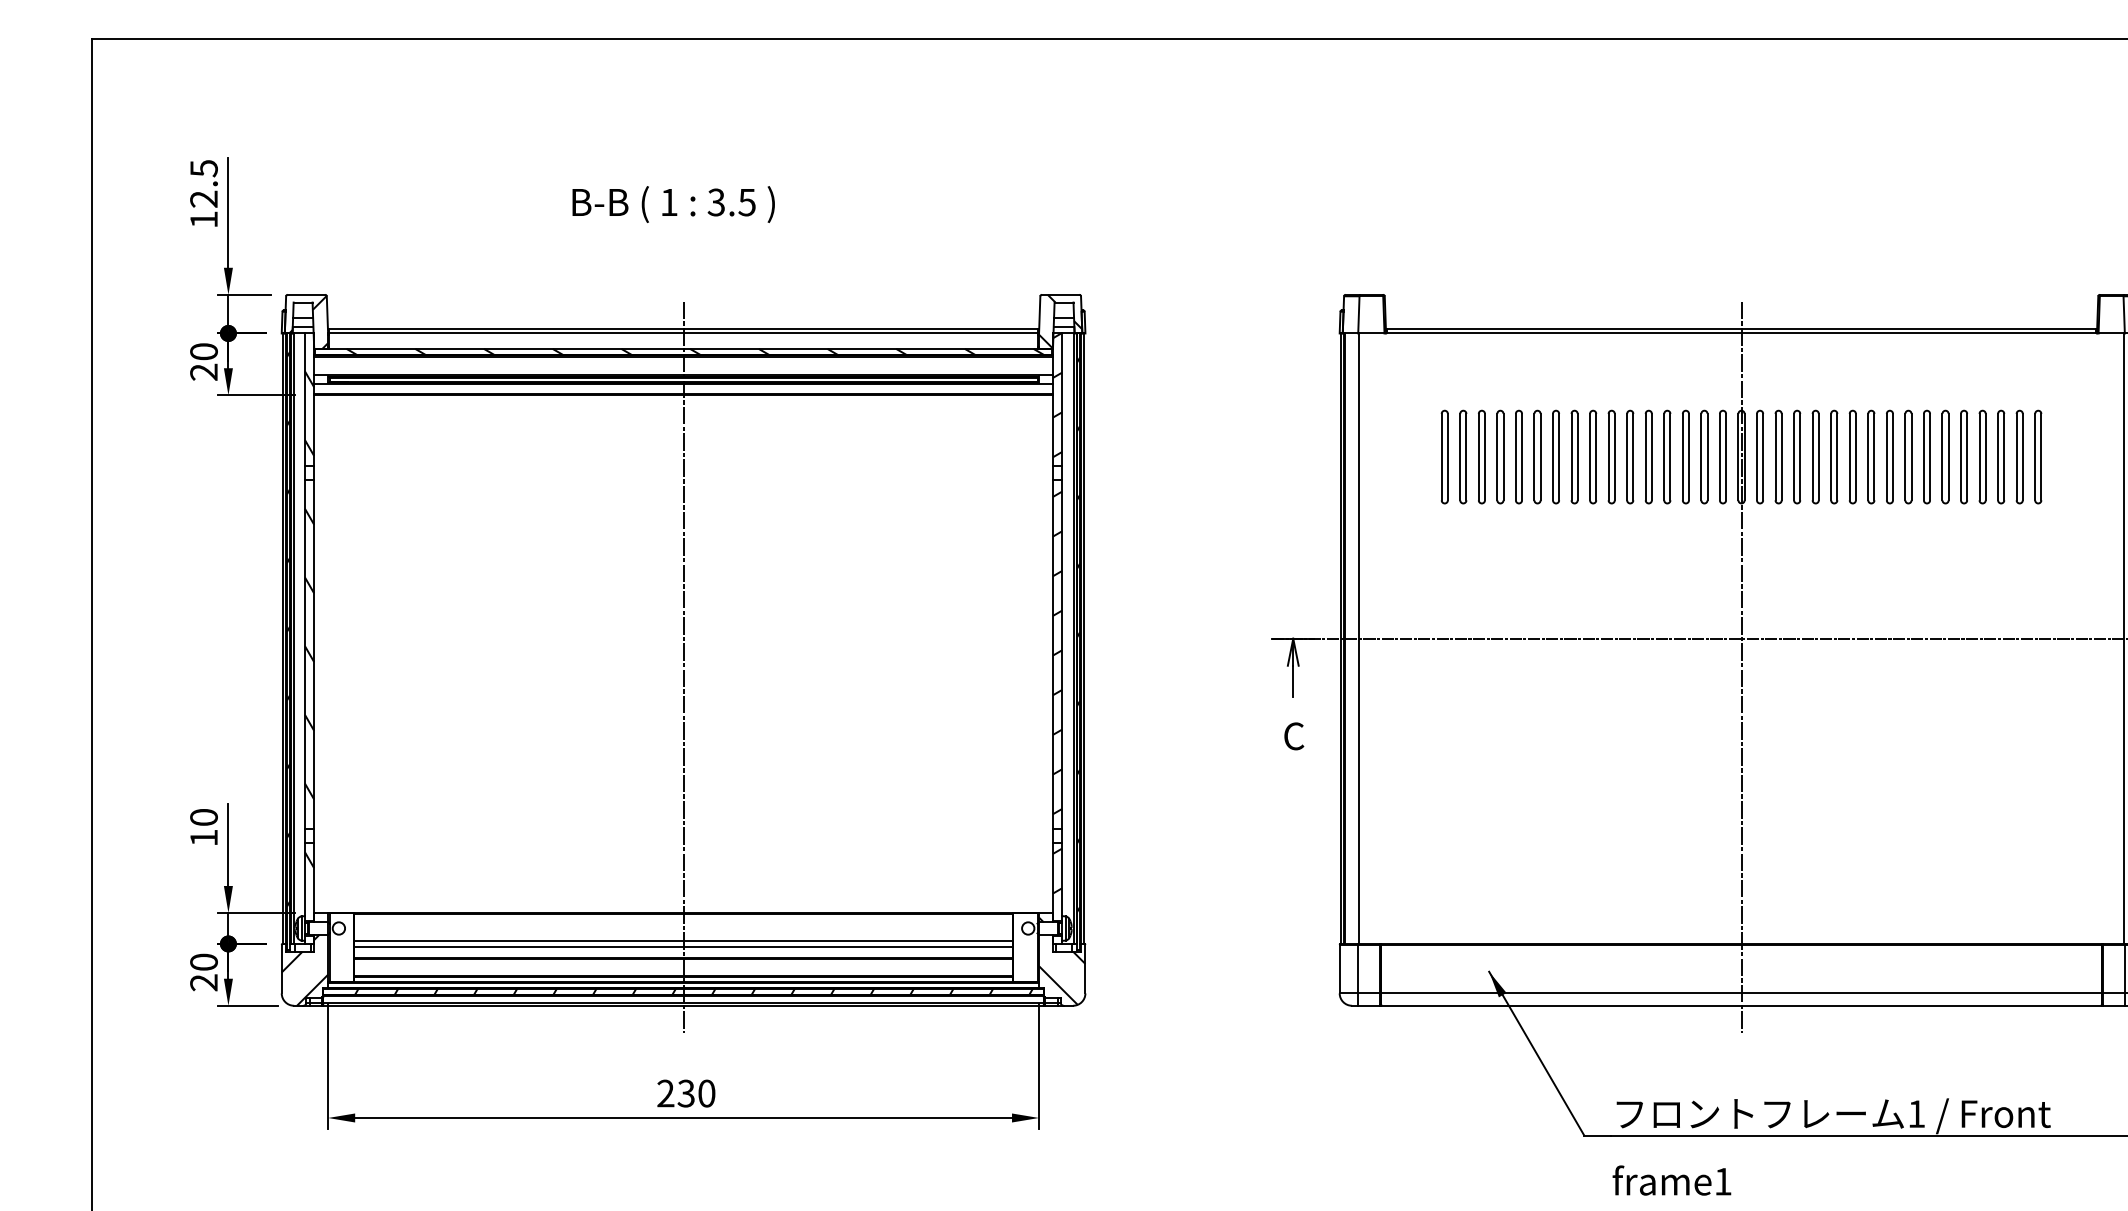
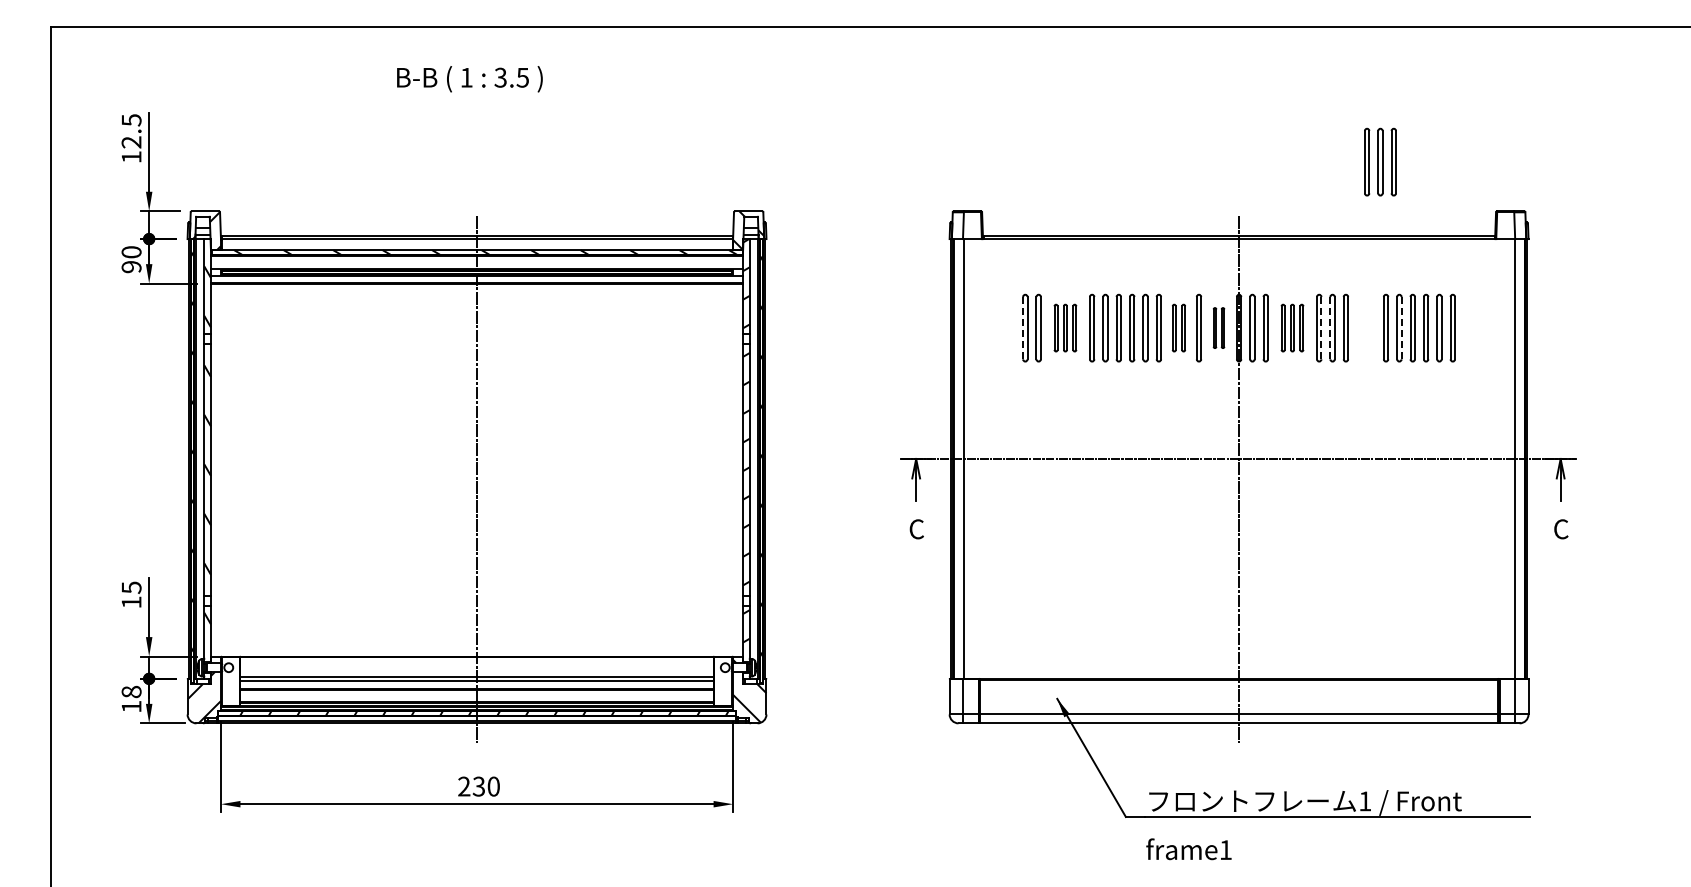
text: (673, 204) -> (469, 79), moved
part: (1937, 225) -> (1380, 161), added
text: (203, 372) -> (131, 267), 20 -> 90
line: (1442, 456) -> (1023, 327), solid -> dashed
part: (1500, 456) -> (1065, 327), size x0.7
part: (1657, 456) -> (1178, 327), size x0.7
part: (1712, 456) -> (1218, 327), size x0.6
part: (1815, 456) -> (1292, 327), size x0.7
line: (1868, 456) -> (1330, 327), solid -> dashed
part: (1917, 456) -> (1365, 327), removed
line: (1855, 457) -> (1321, 328), solid -> dashed
line: (1967, 457) -> (1401, 328), solid -> dashed
text: (203, 817) -> (131, 587), 10 -> 15
text: (203, 971) -> (131, 698), 20 -> 18

